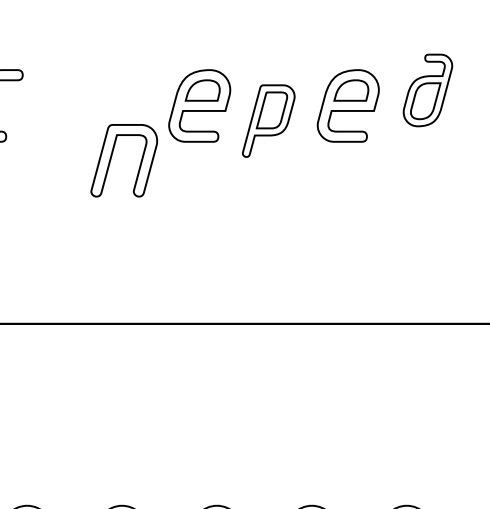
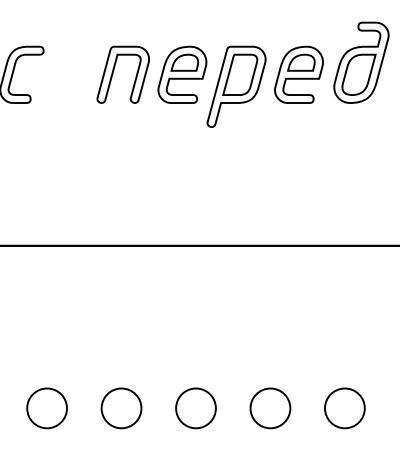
part: (427, 90) -> (361, 62), size x1.43
part: (268, 120) -> (236, 86), size x1.43
part: (113, 155) -> (114, 70), moved

